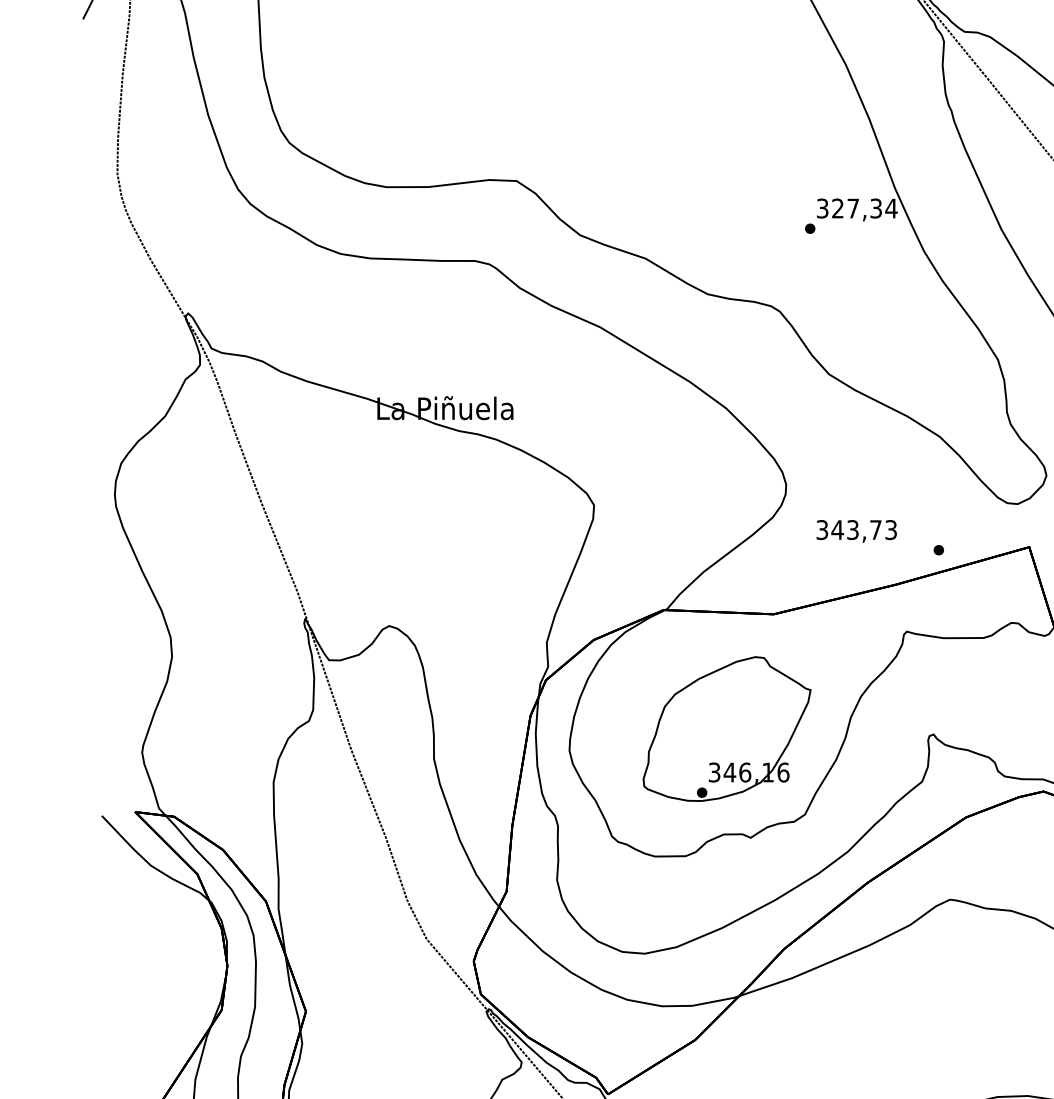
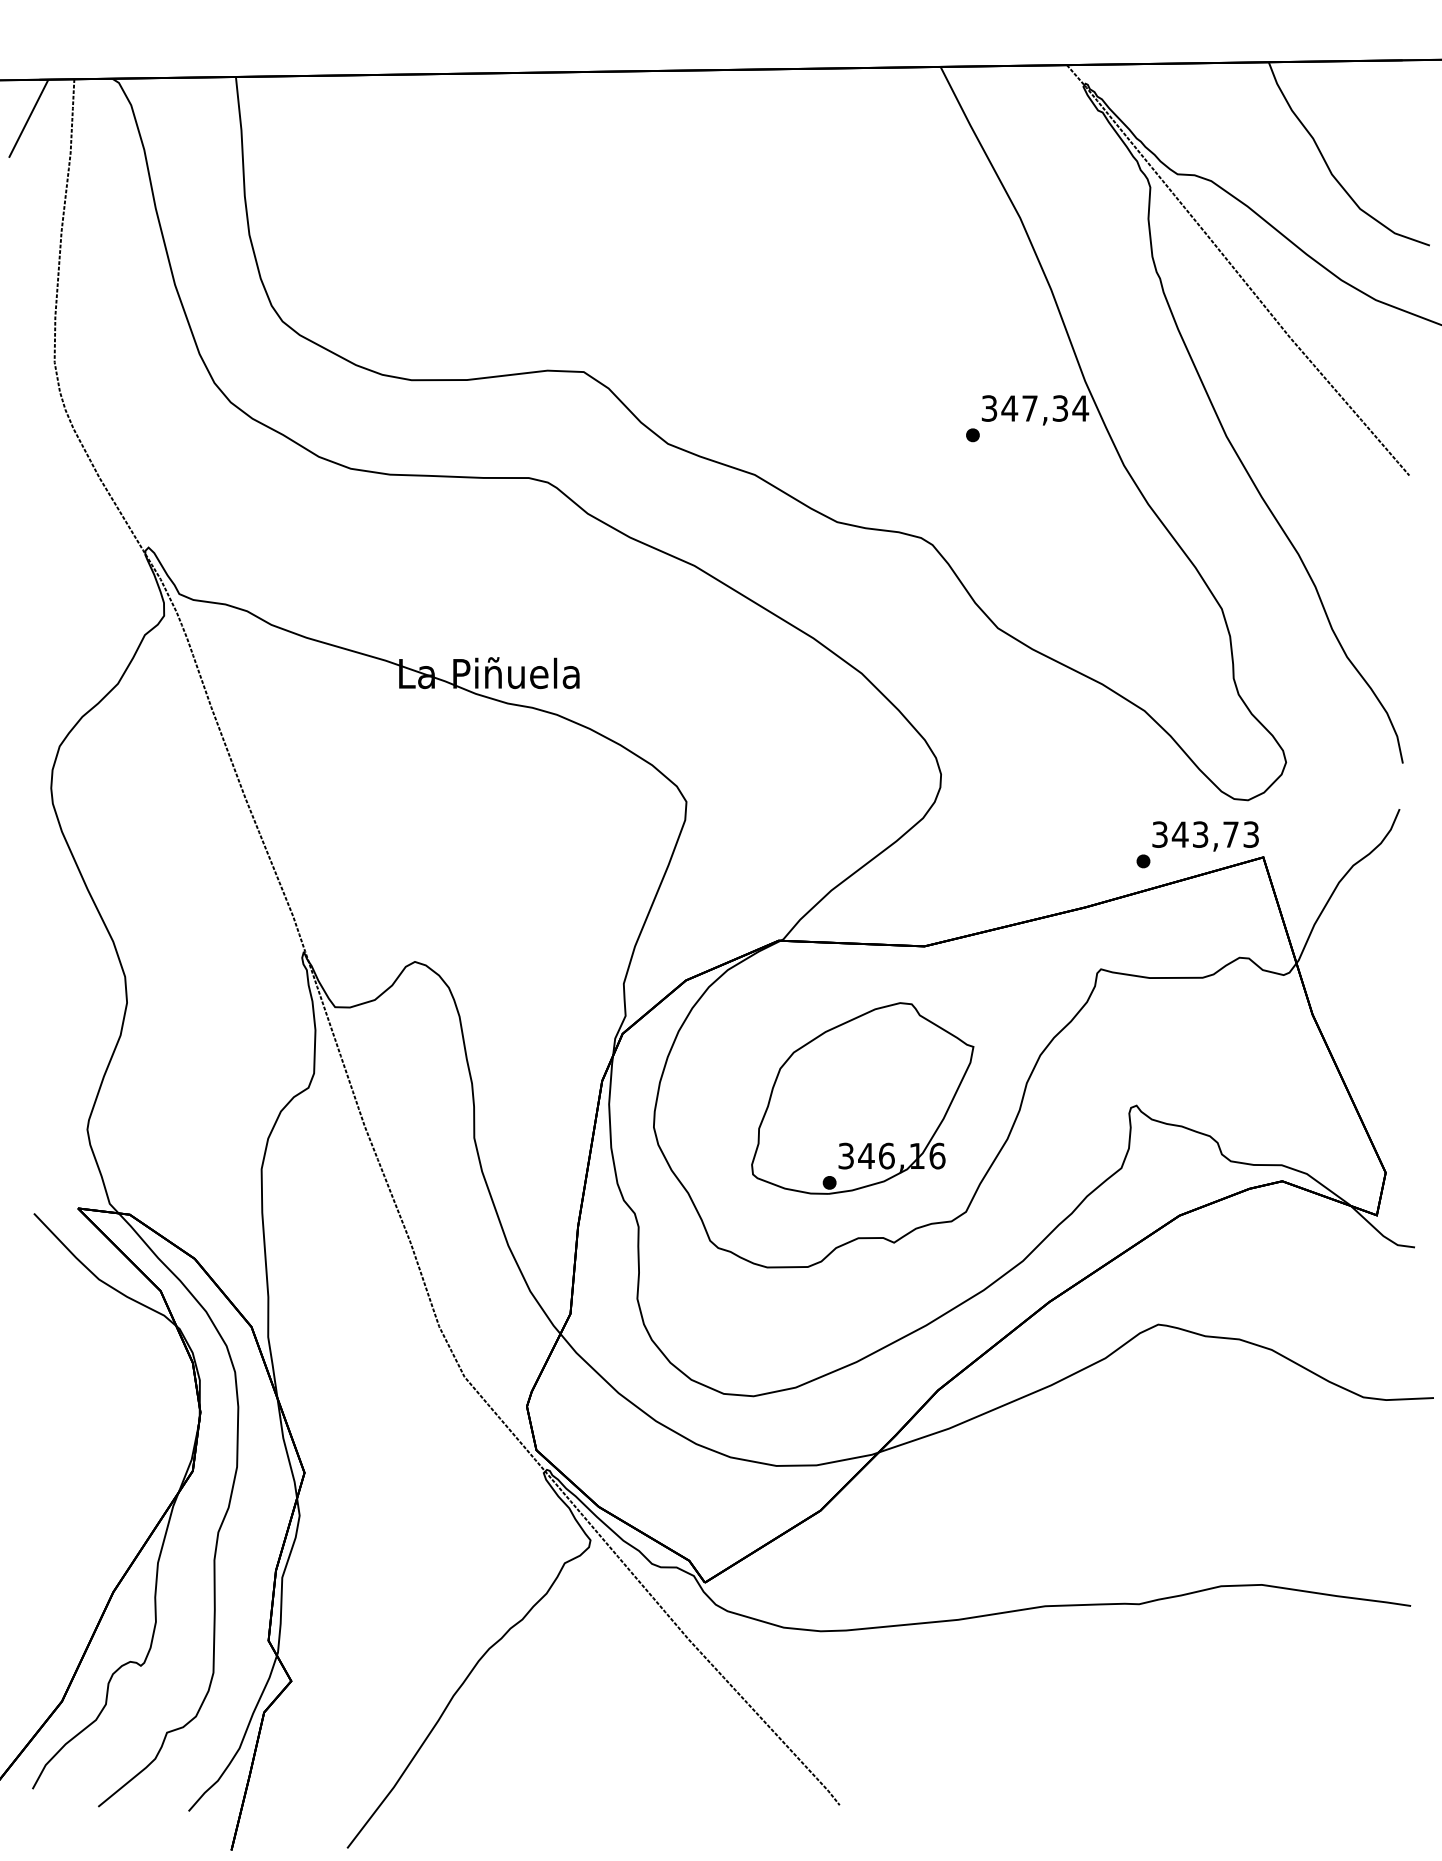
text: (837, 208) -> (1009, 408), 327,34 -> 347,34
text: (856, 531) -> (1205, 836), moved

